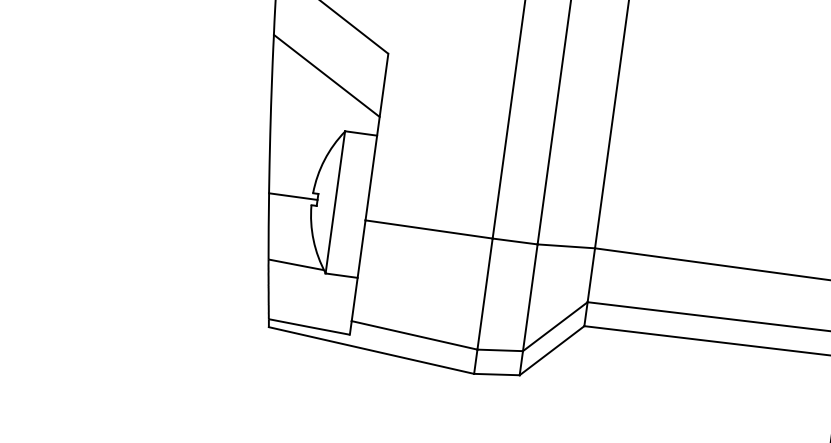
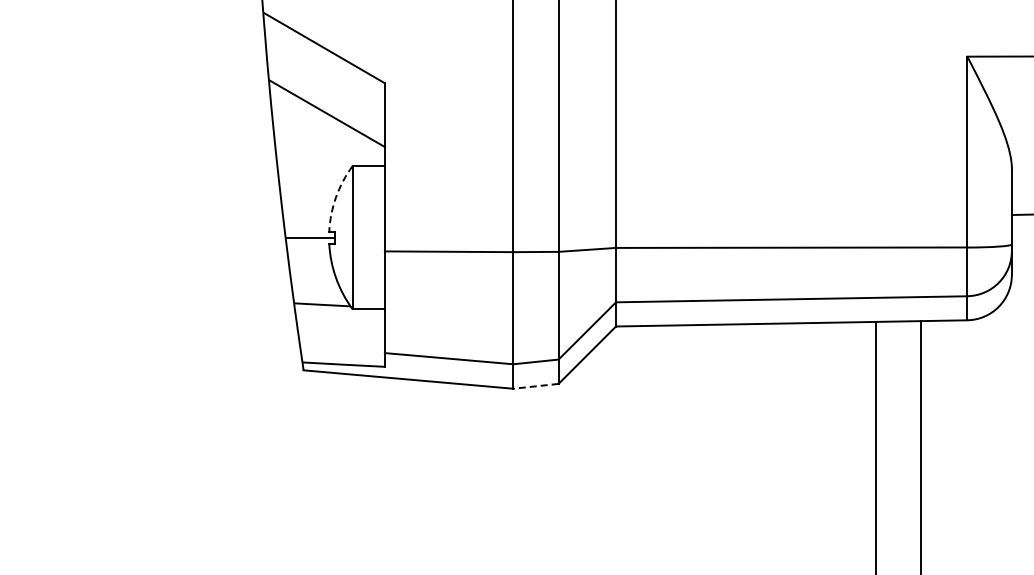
arc: (324, 160) -> (336, 197), solid -> dashed
line: (496, 374) -> (535, 386), solid -> dashed

